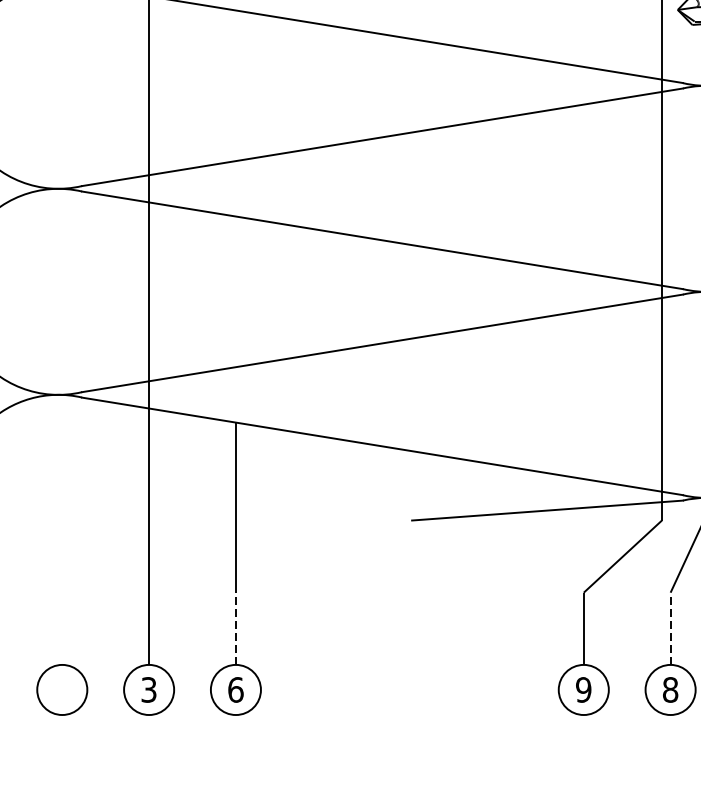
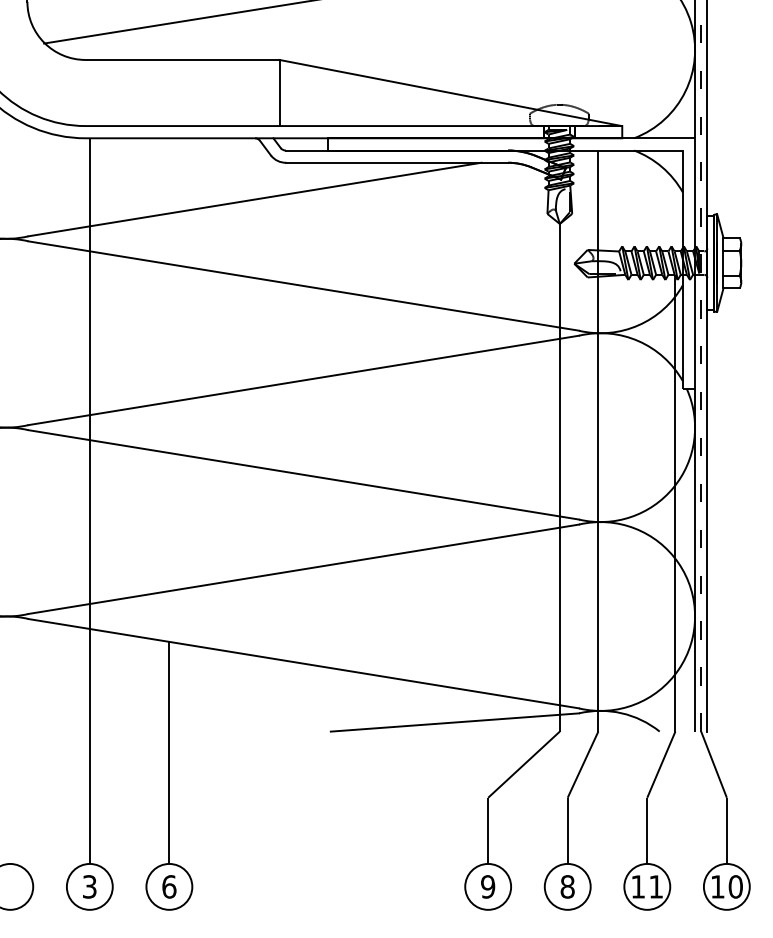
line: (236, 628) -> (169, 830), dashed -> solid
line: (670, 628) -> (567, 830), dashed -> solid

